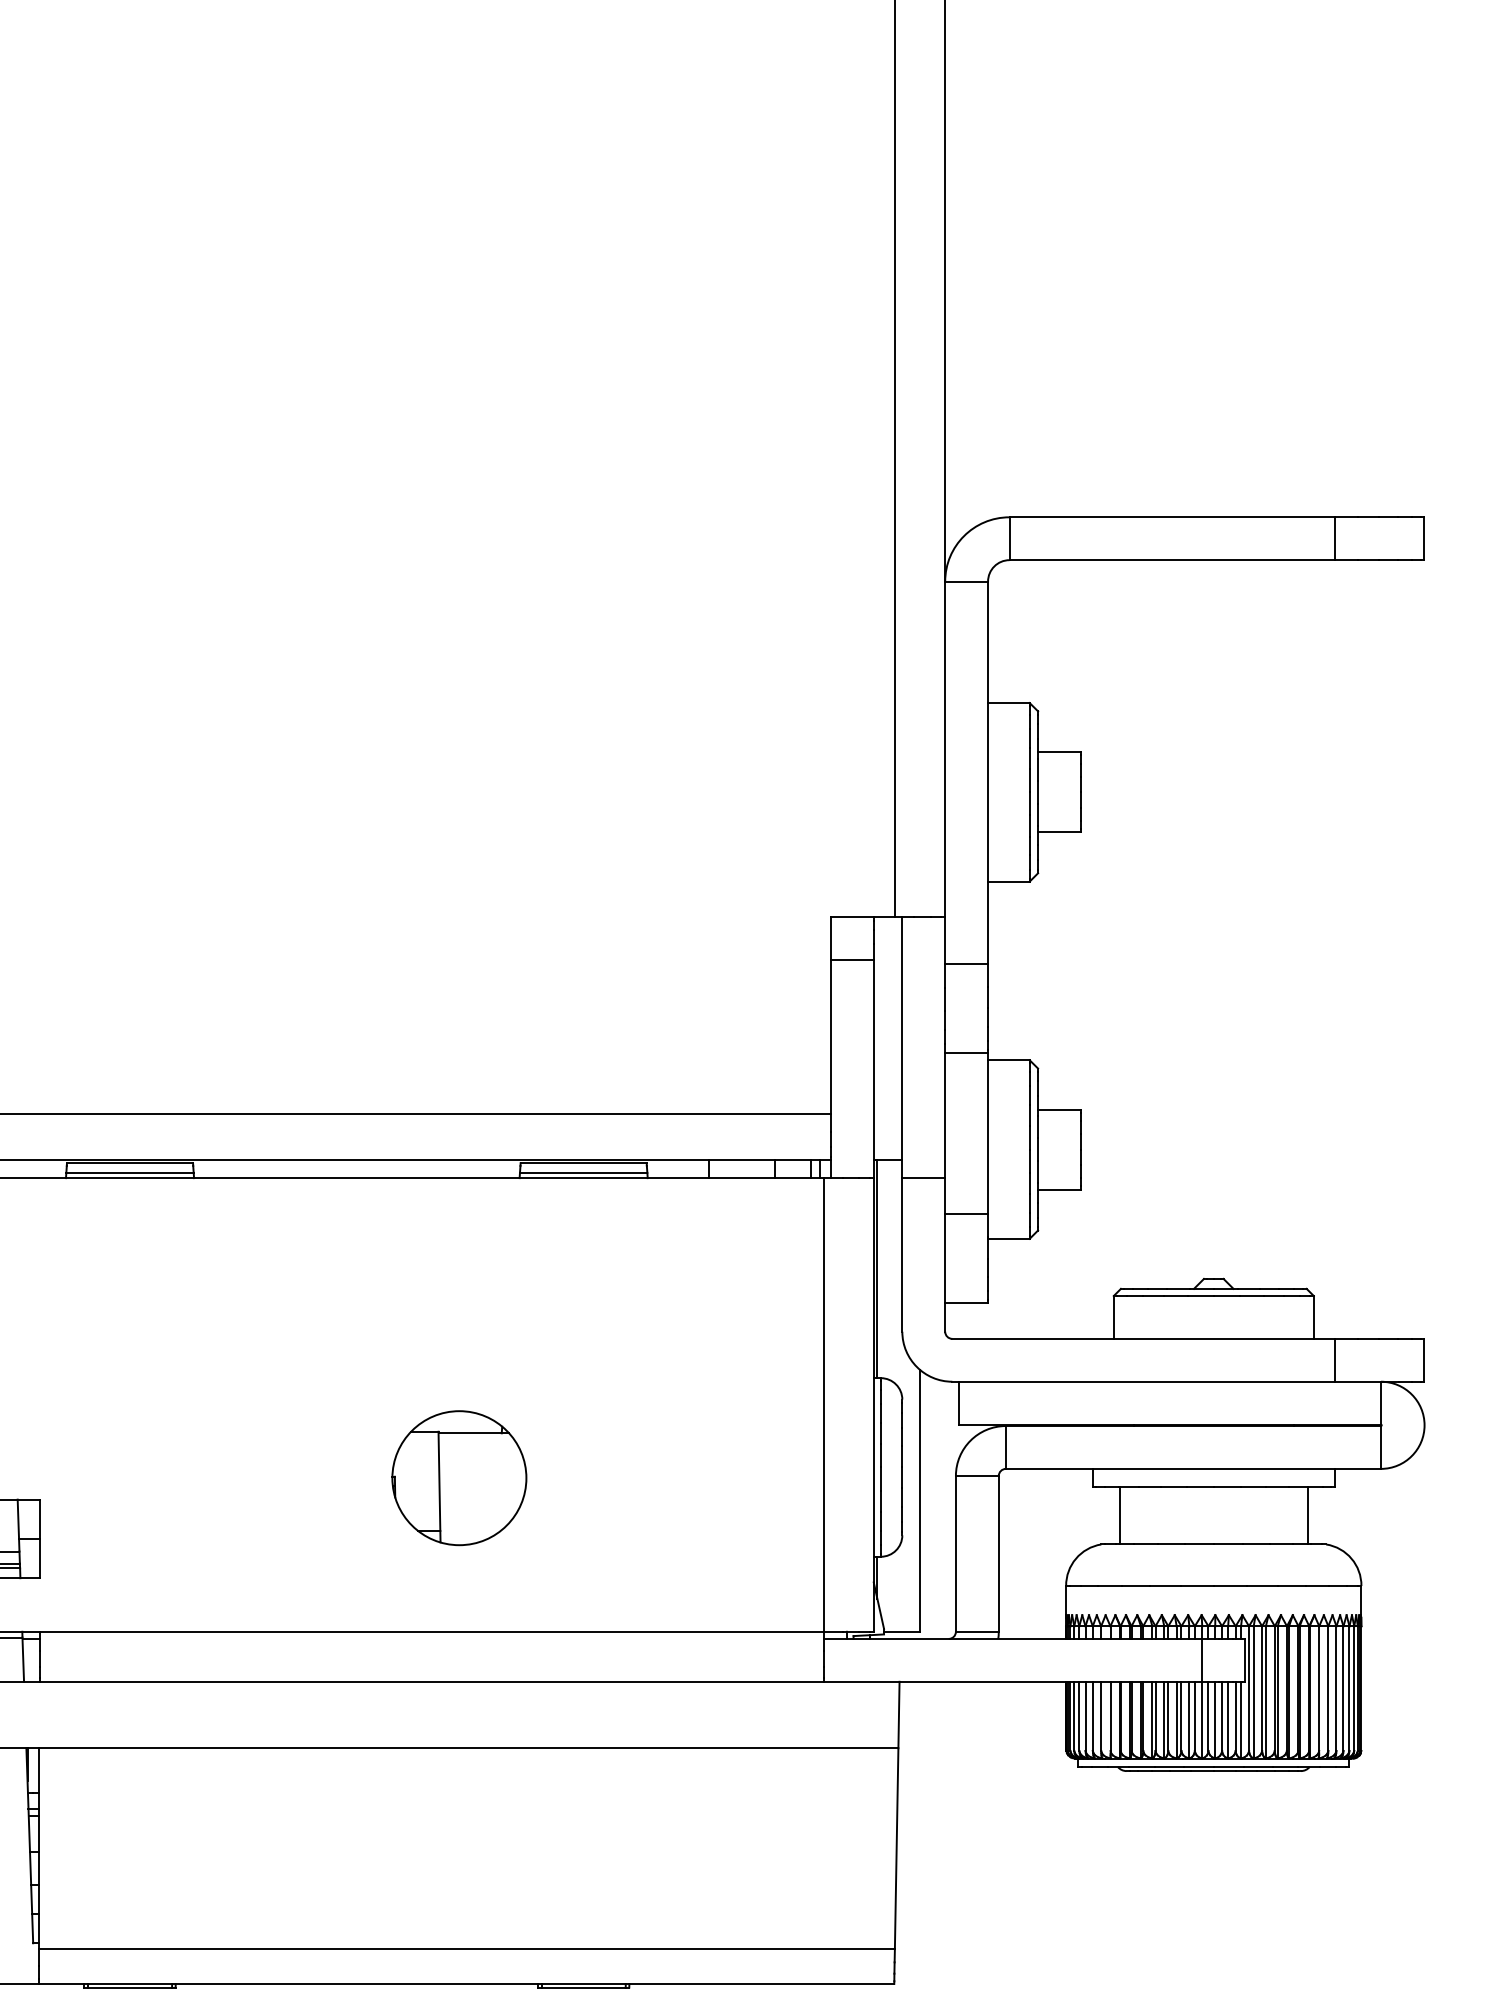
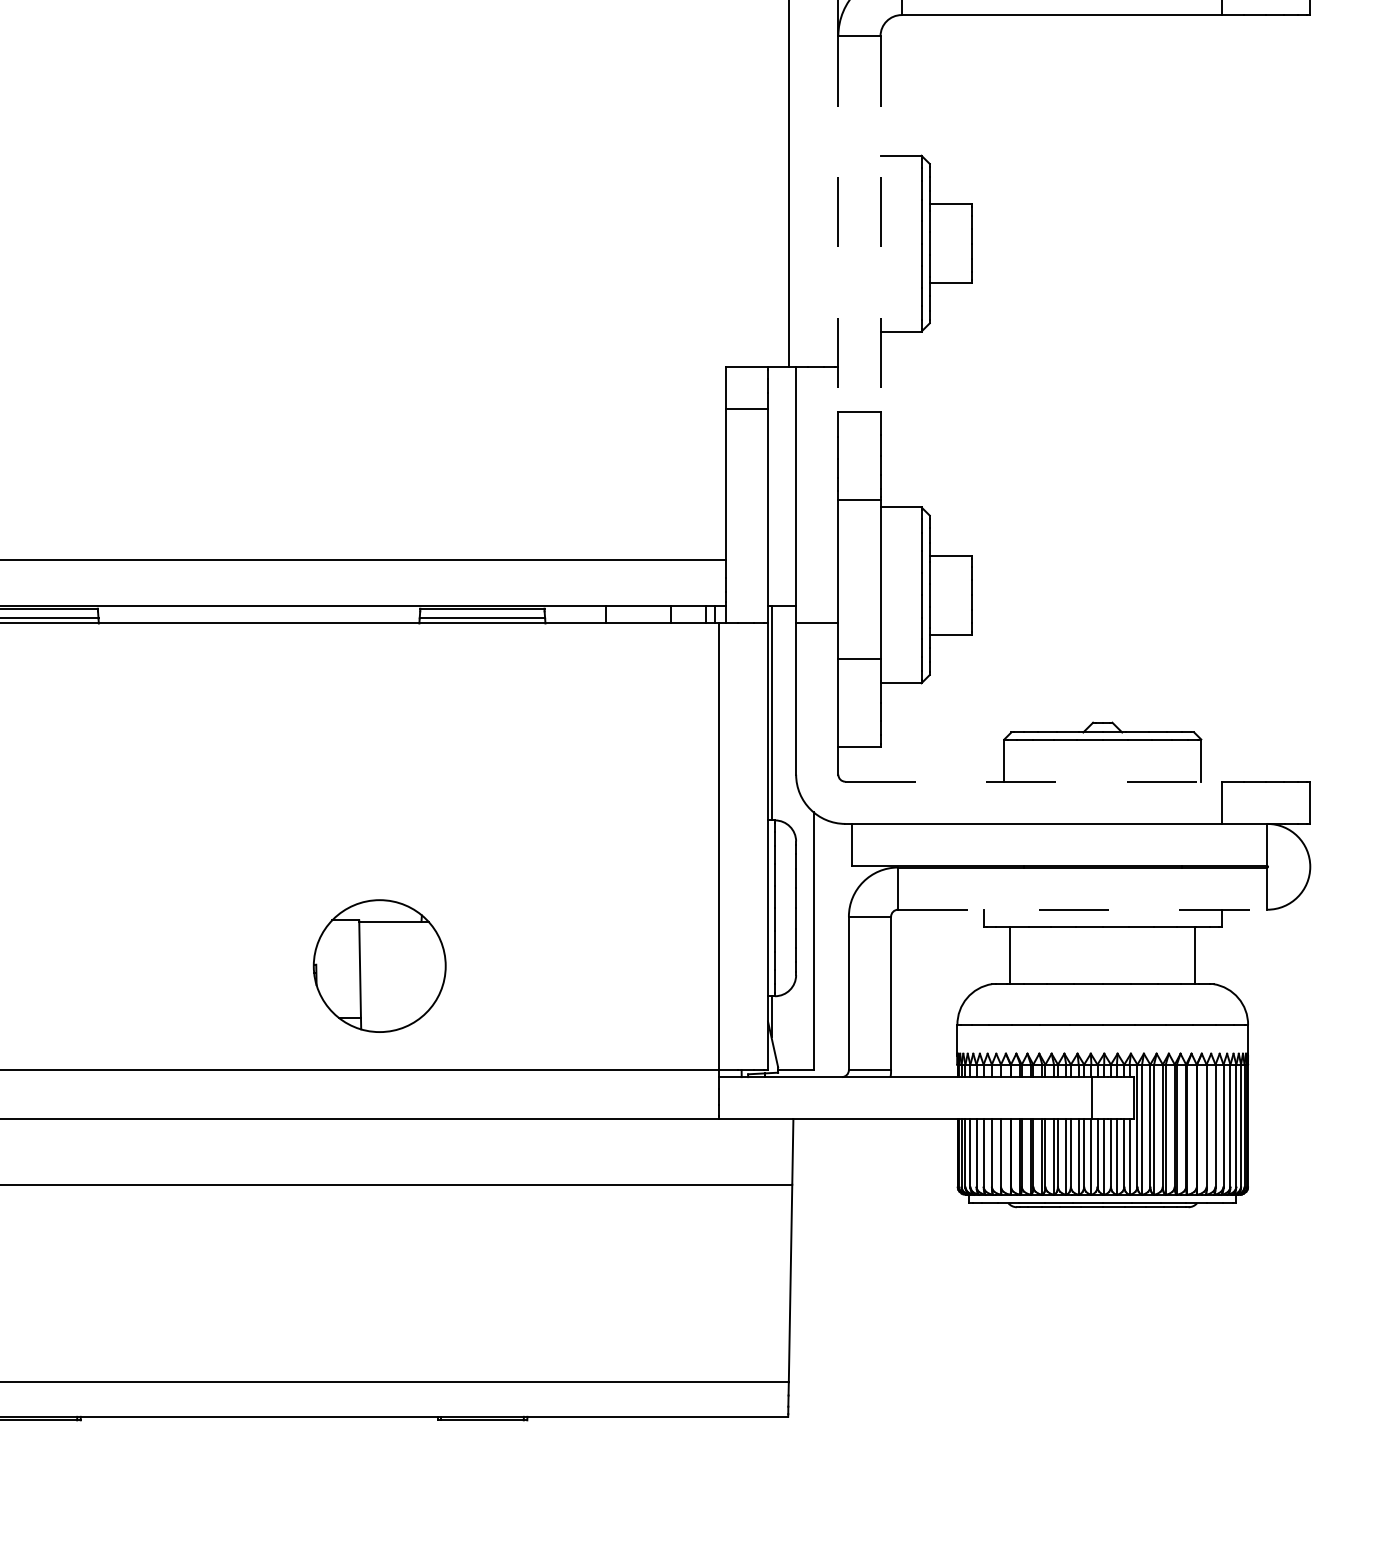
line: (945, 773) -> (838, 225), solid -> dashed
line: (988, 773) -> (880, 225), solid -> dashed
line: (1143, 1338) -> (1033, 781), solid -> dashed
line: (1193, 1468) -> (1082, 909), solid -> dashed
part: (459, 1478) -> (379, 966), moved

